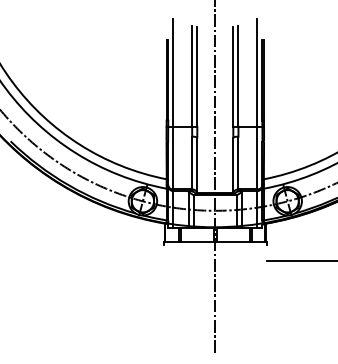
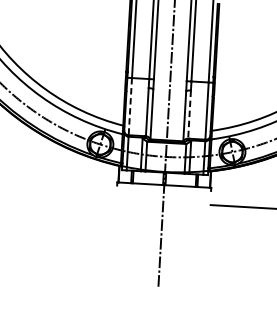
line: (173, 158) -> (130, 107), solid -> dashed
line: (238, 163) -> (189, 115), solid -> dashed

